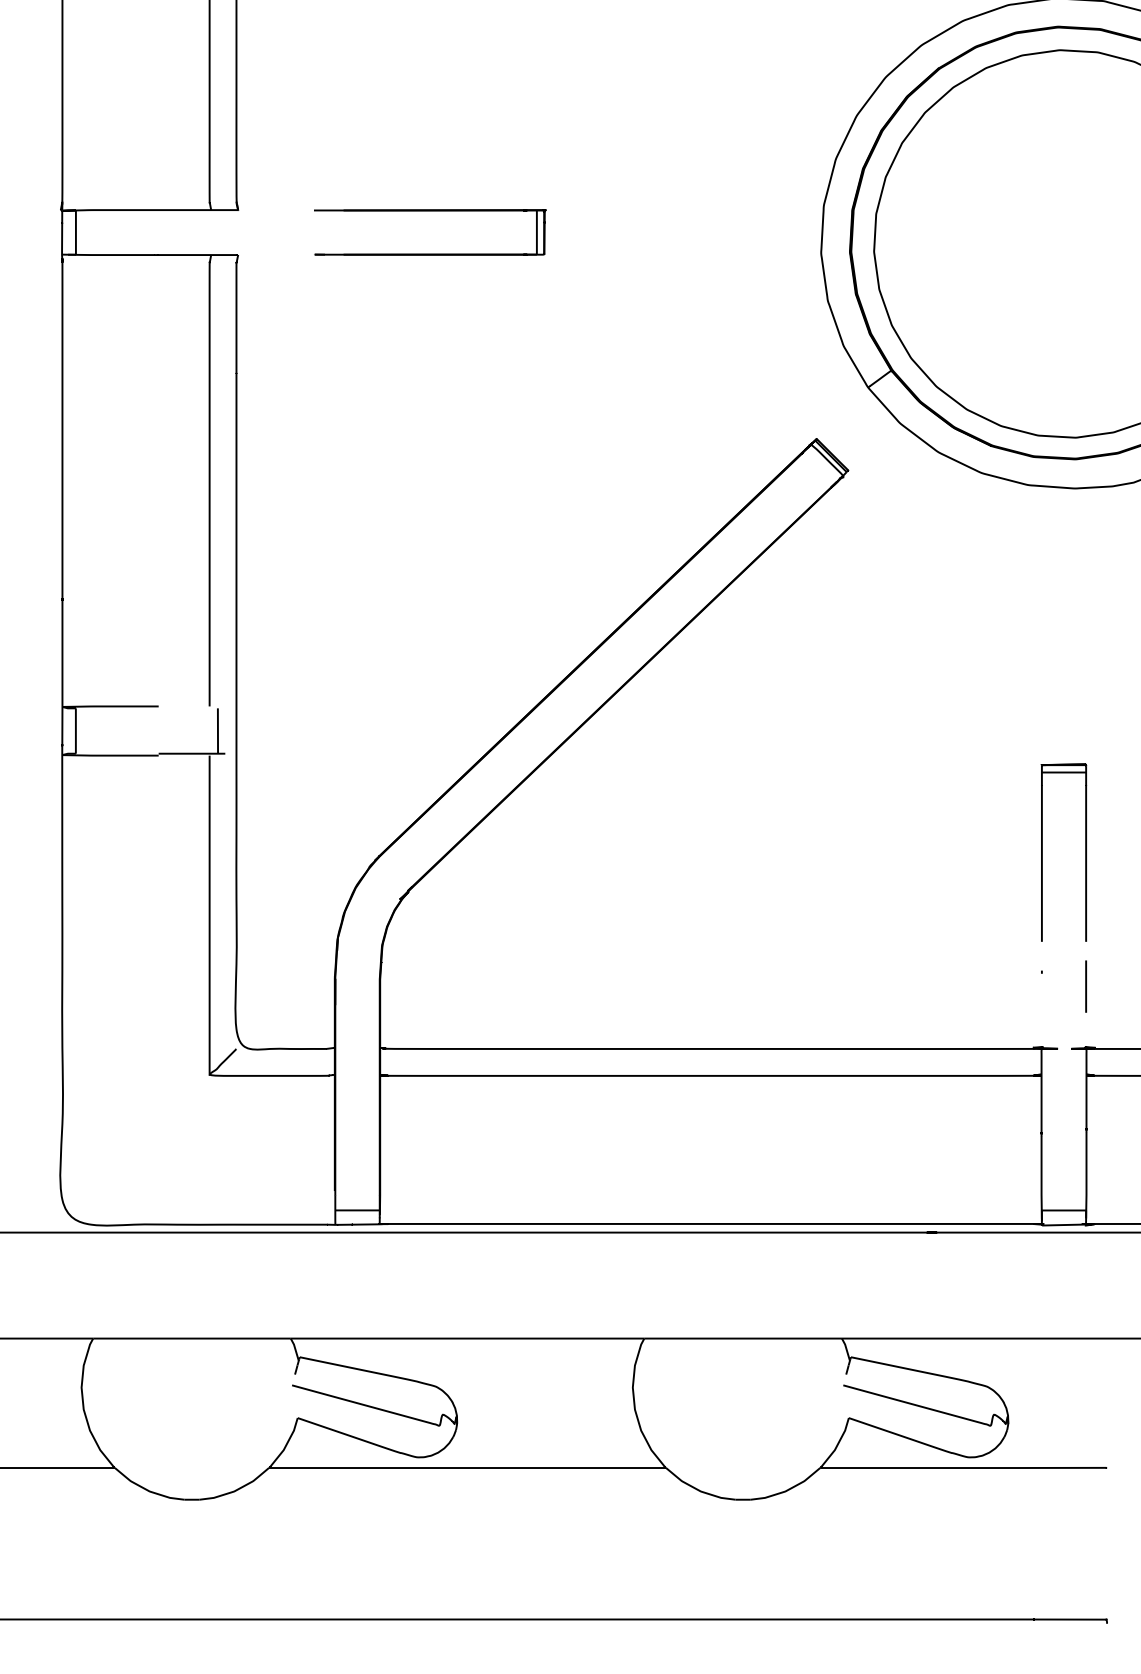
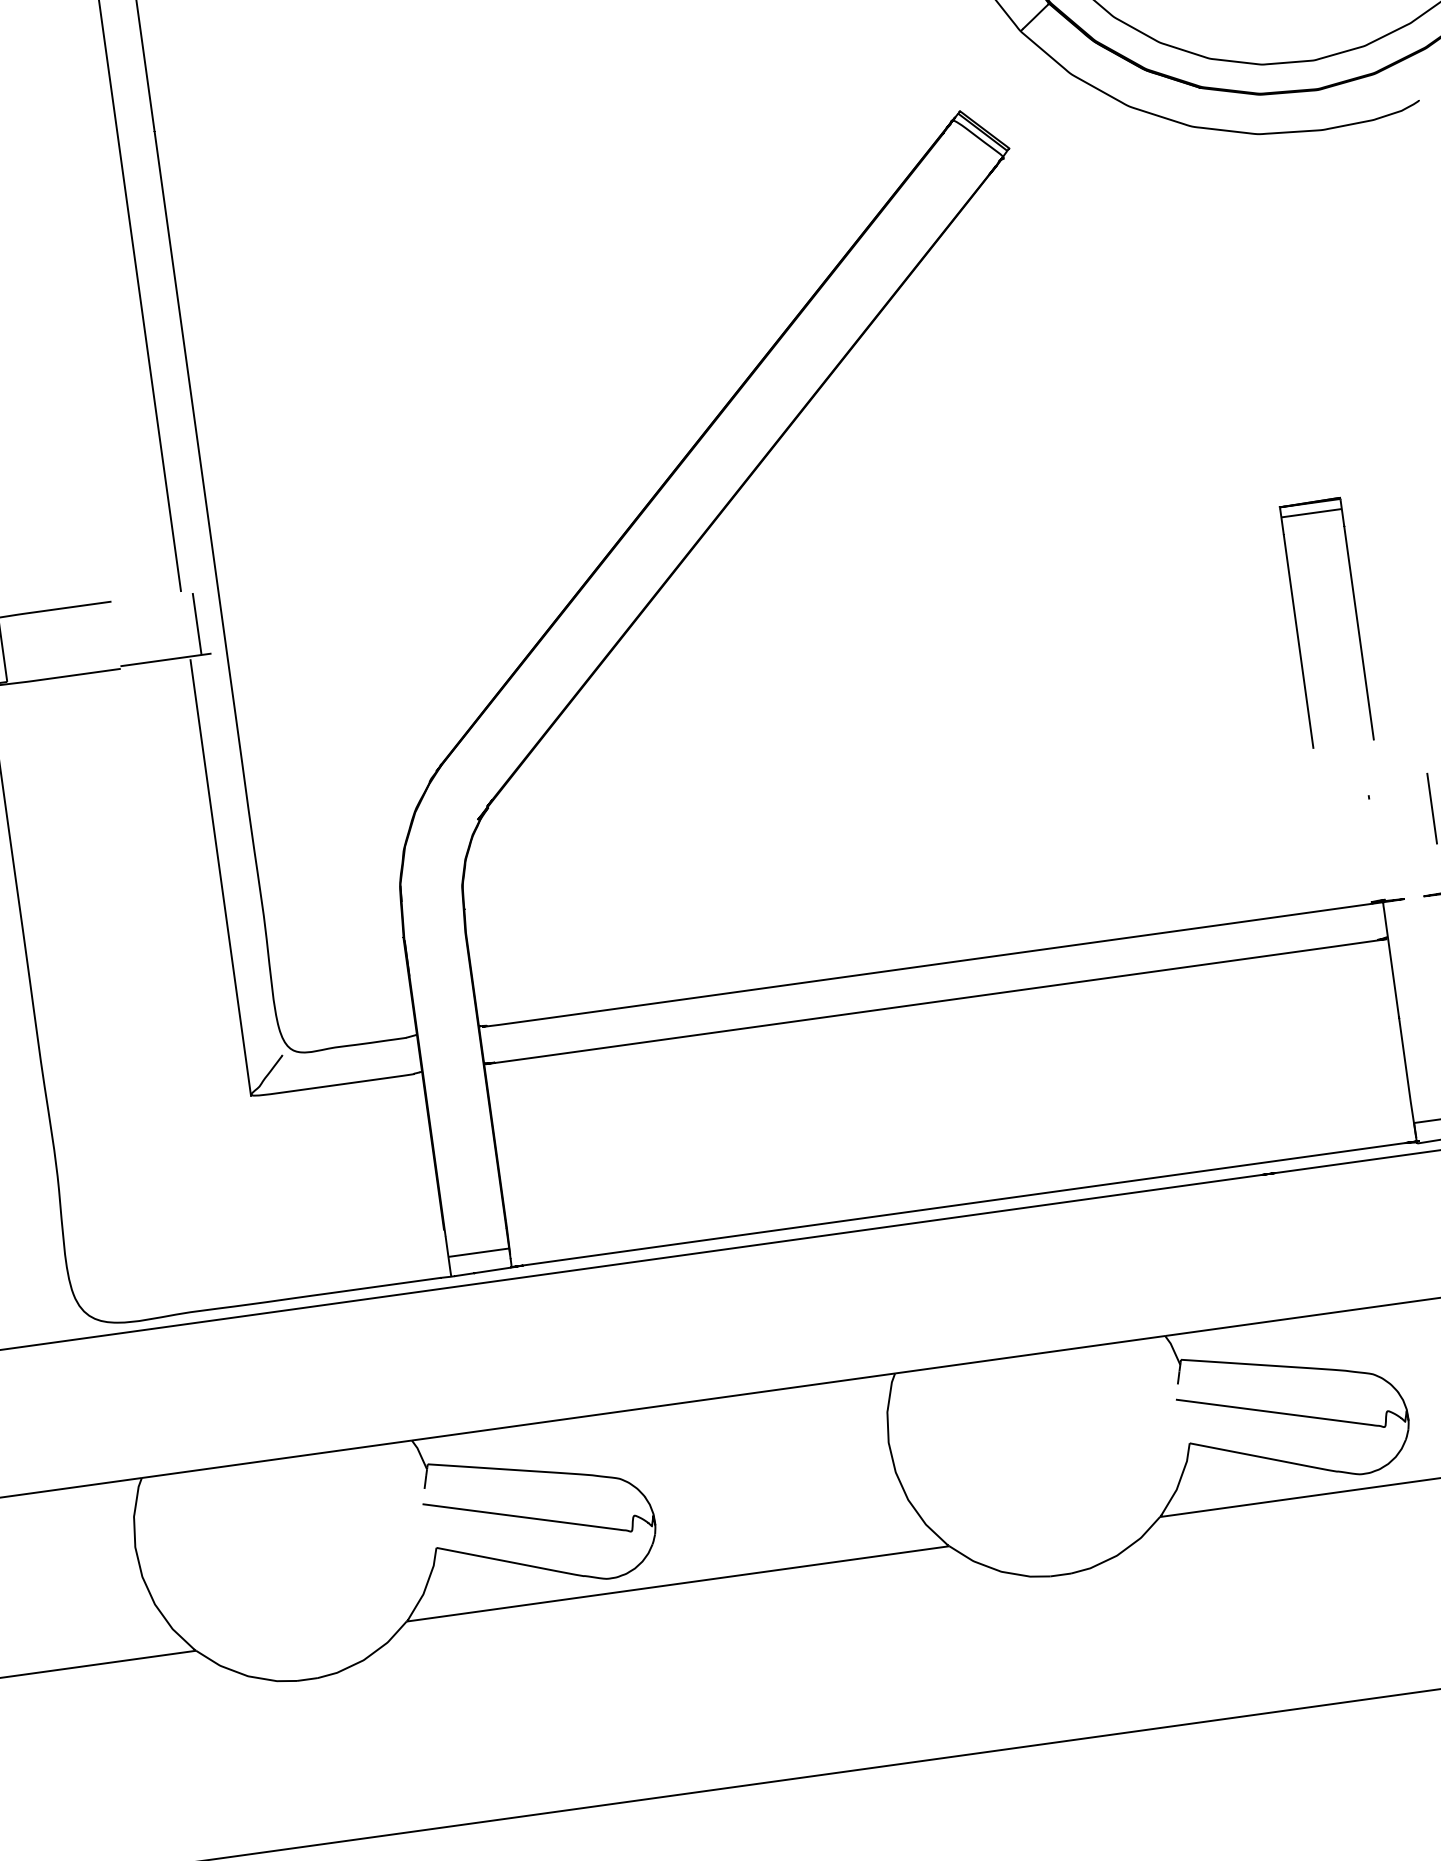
part: (1042, 852) -> (1297, 626), moved

